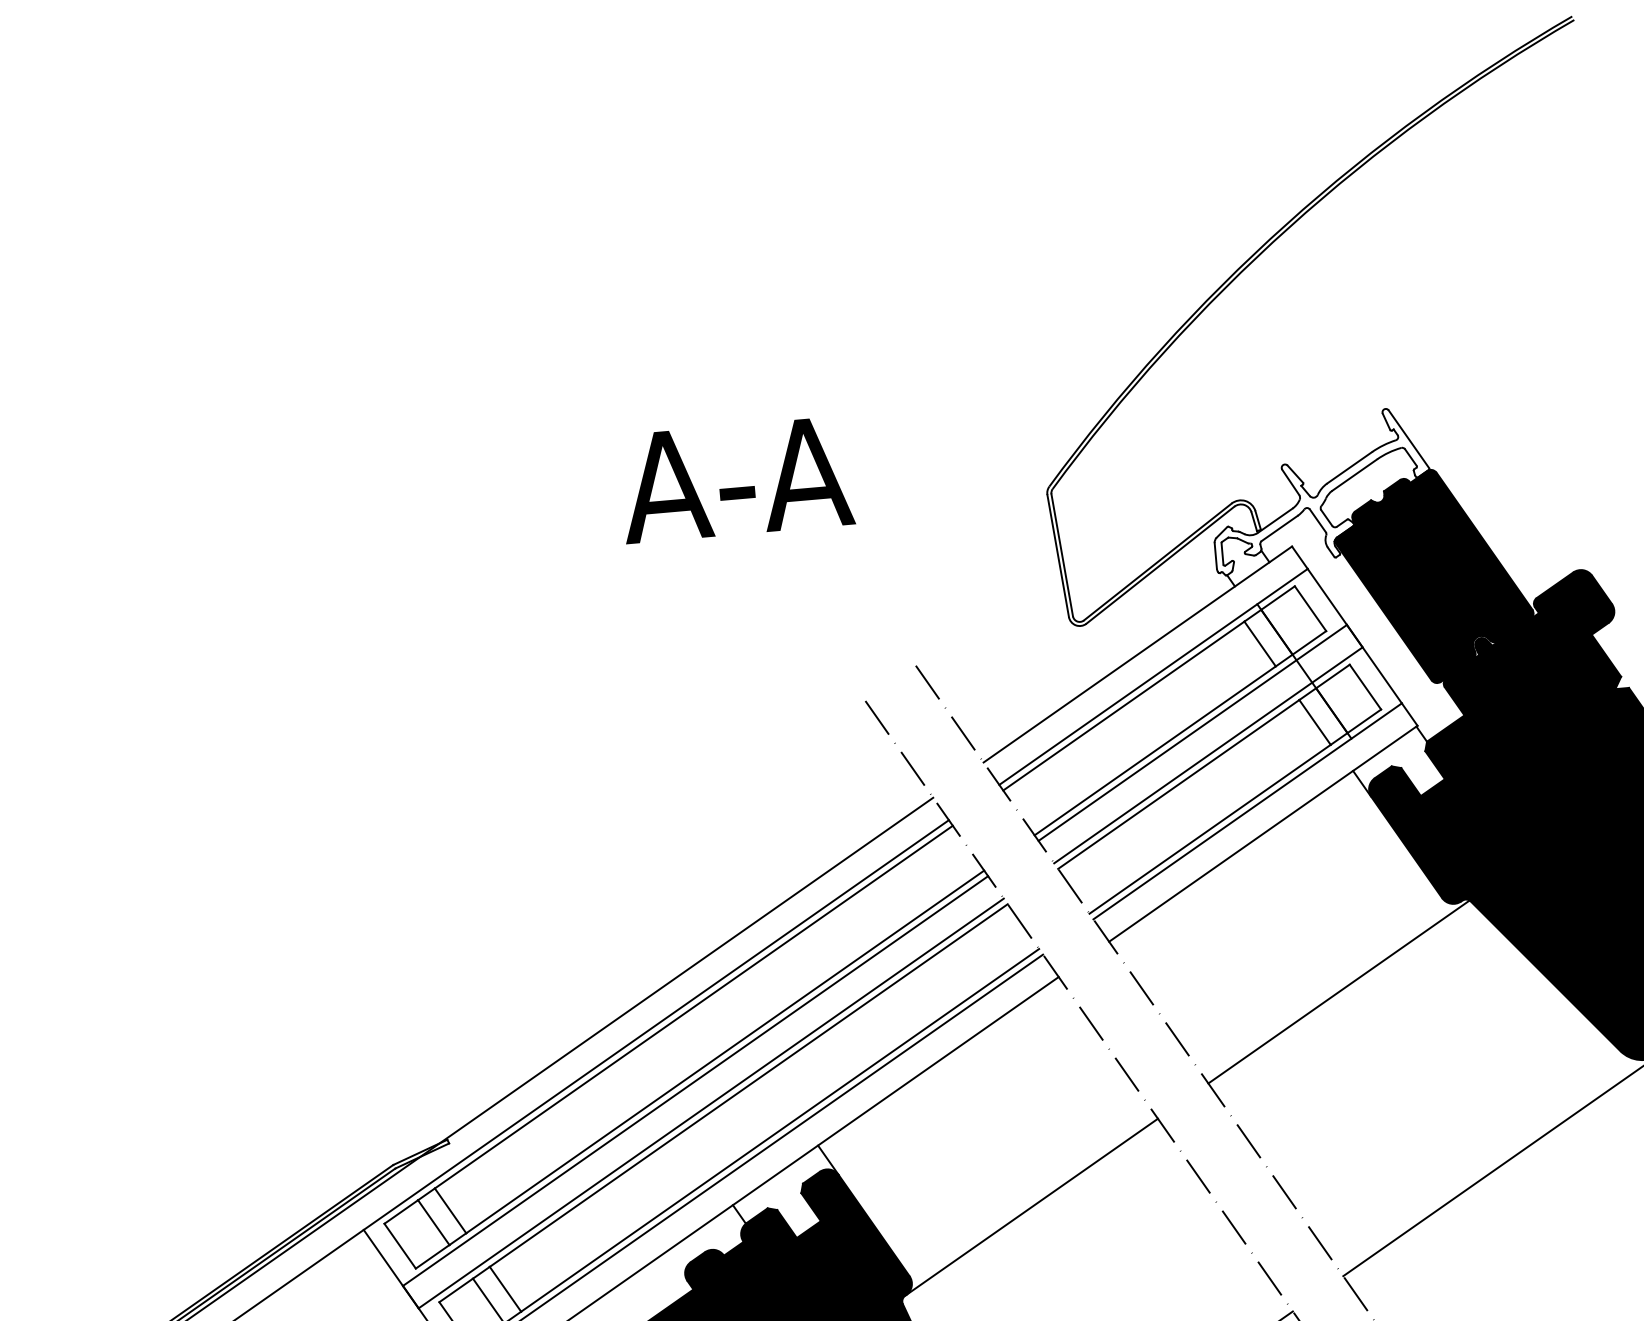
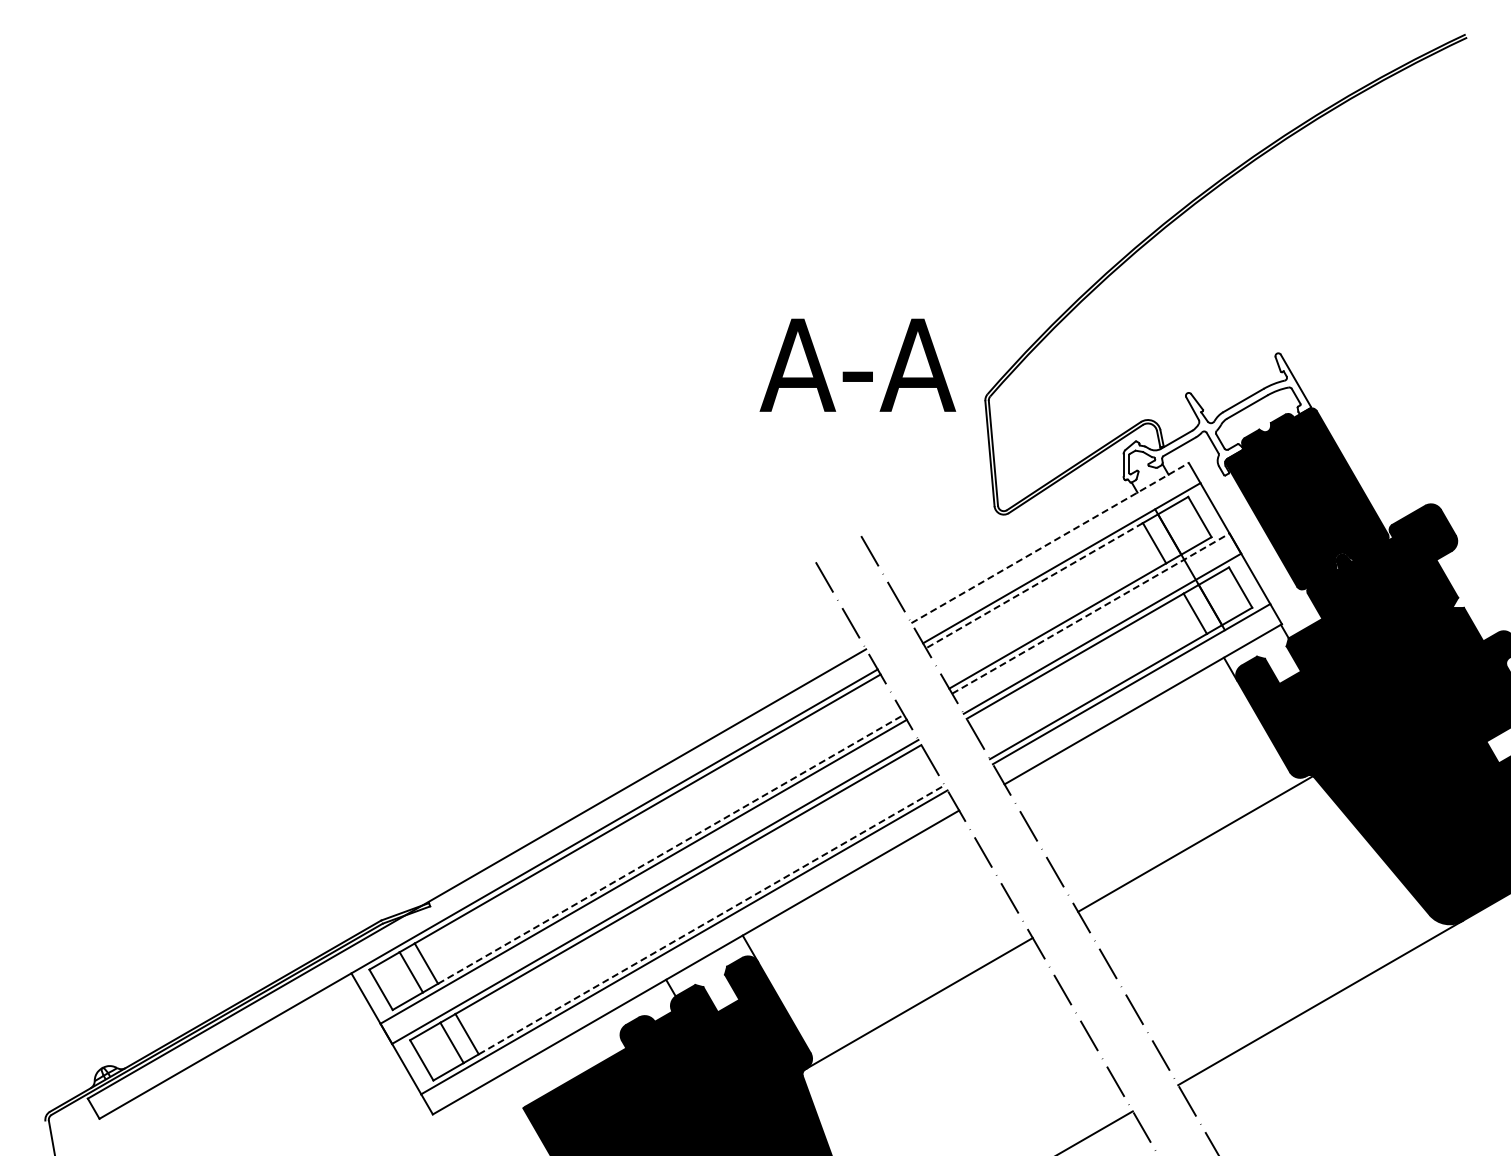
text: (735, 478) -> (857, 364), moved
line: (1138, 653) -> (1050, 542), solid -> dashed
line: (1123, 705) -> (1034, 585), solid -> dashed
line: (1193, 732) -> (1091, 613), solid -> dashed
line: (725, 1052) -> (671, 849), solid -> dashed
line: (779, 1129) -> (711, 919), solid -> dashed

